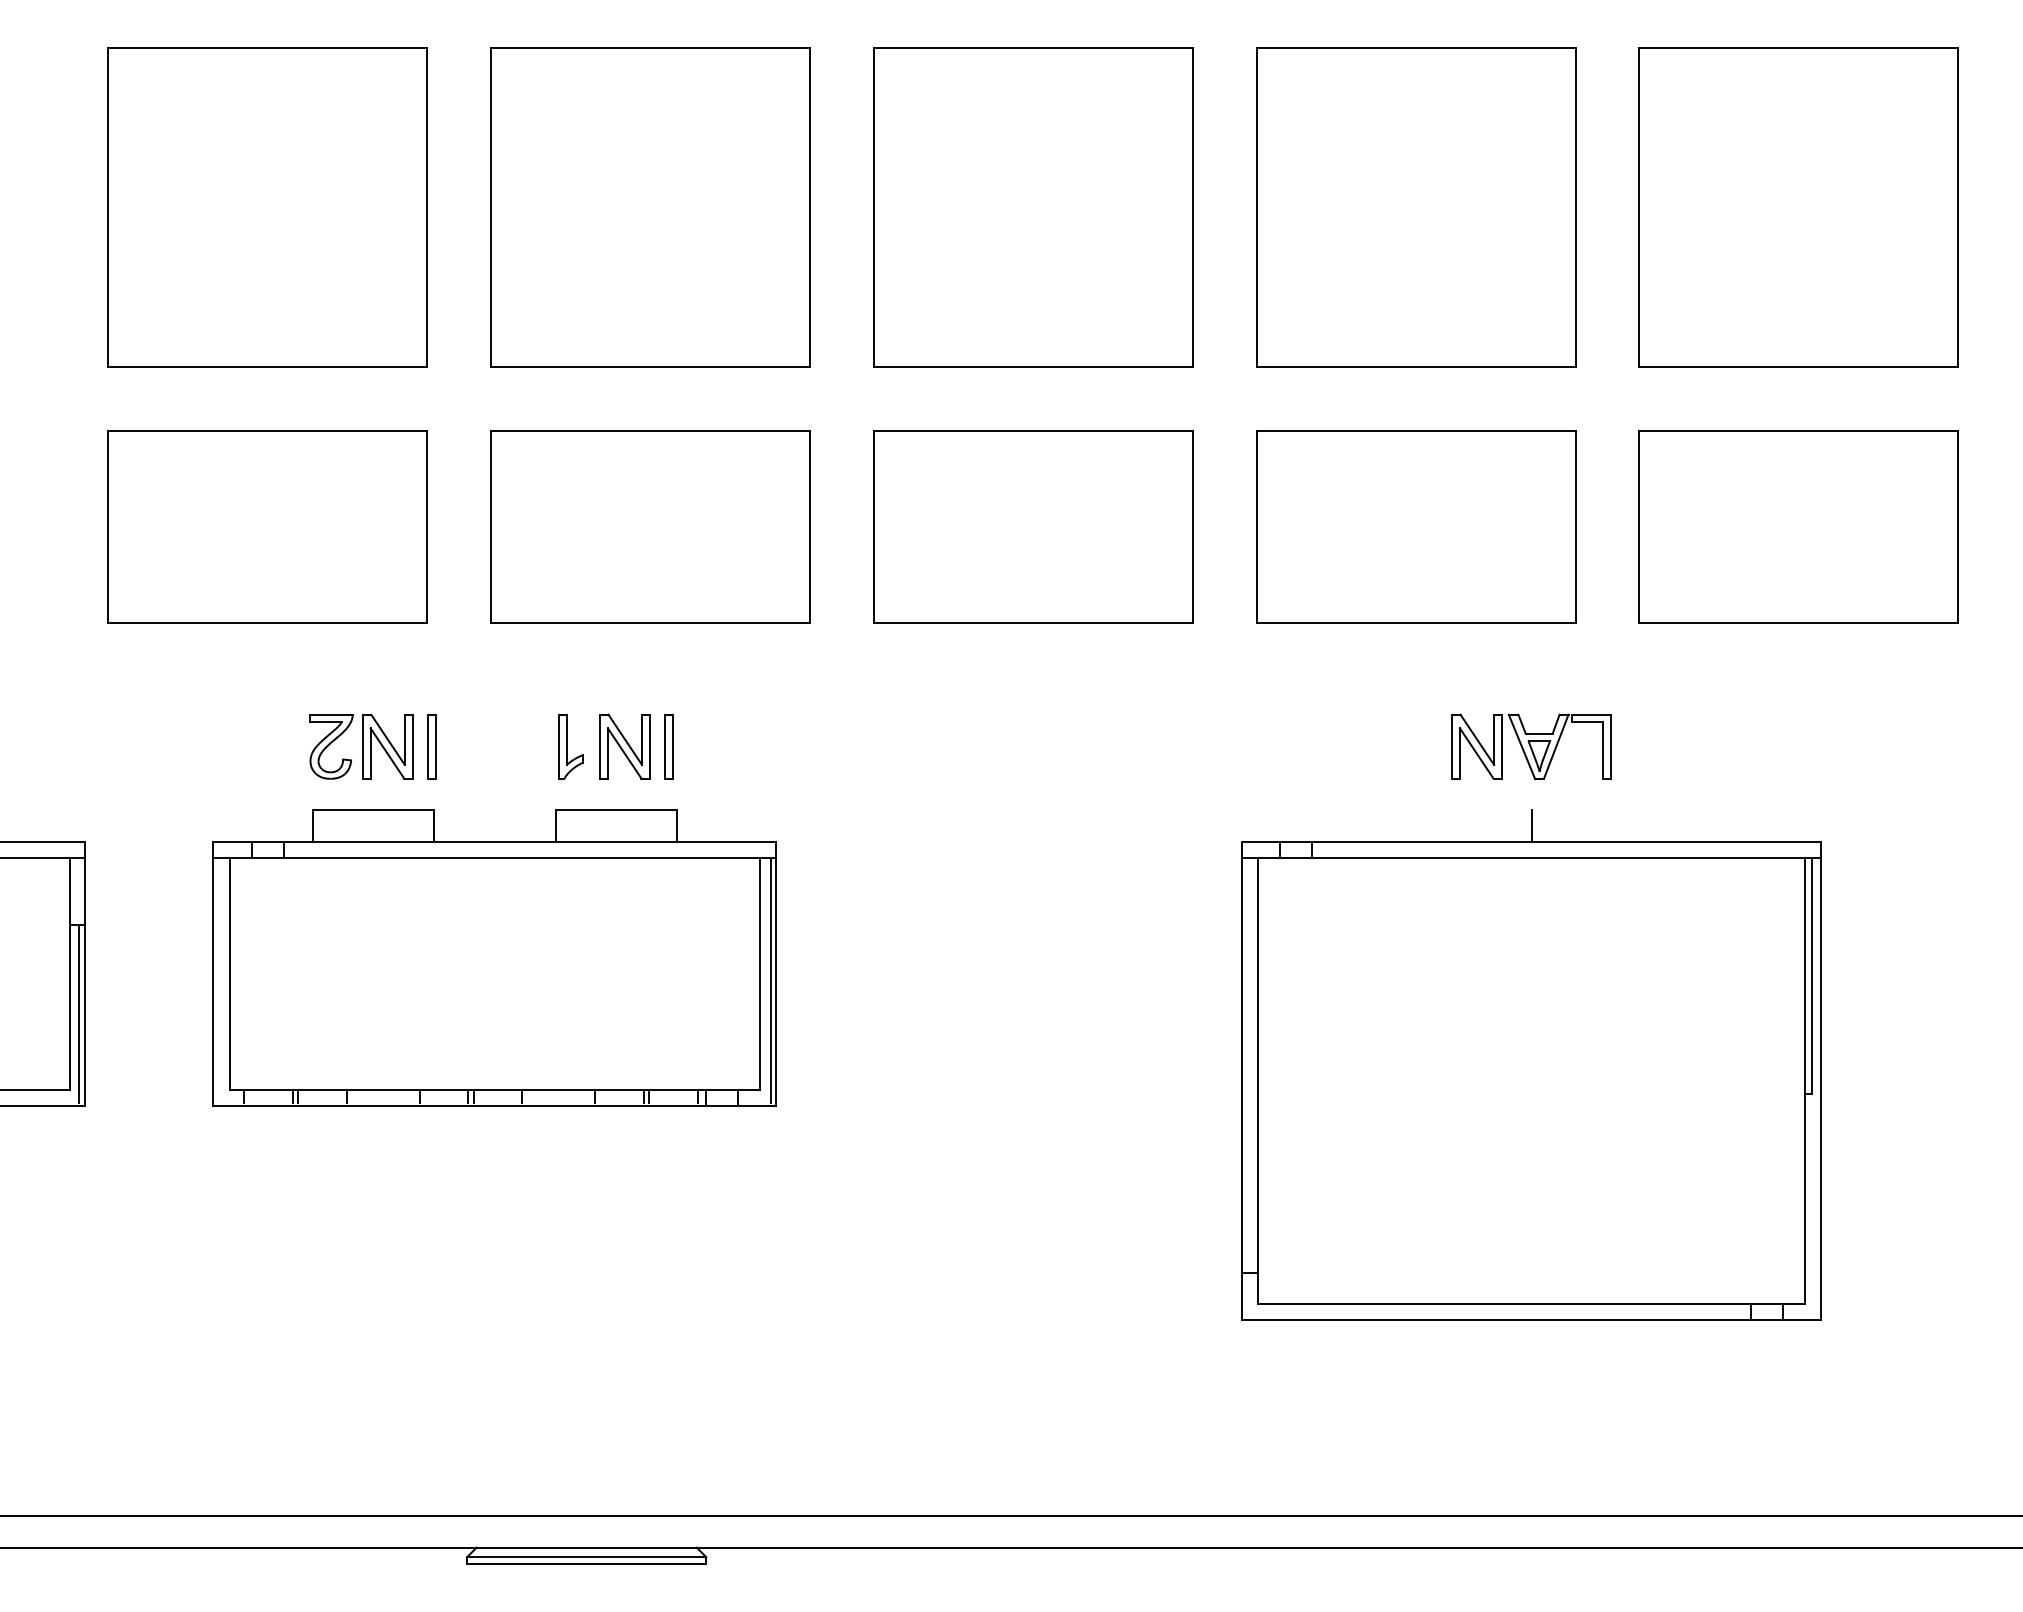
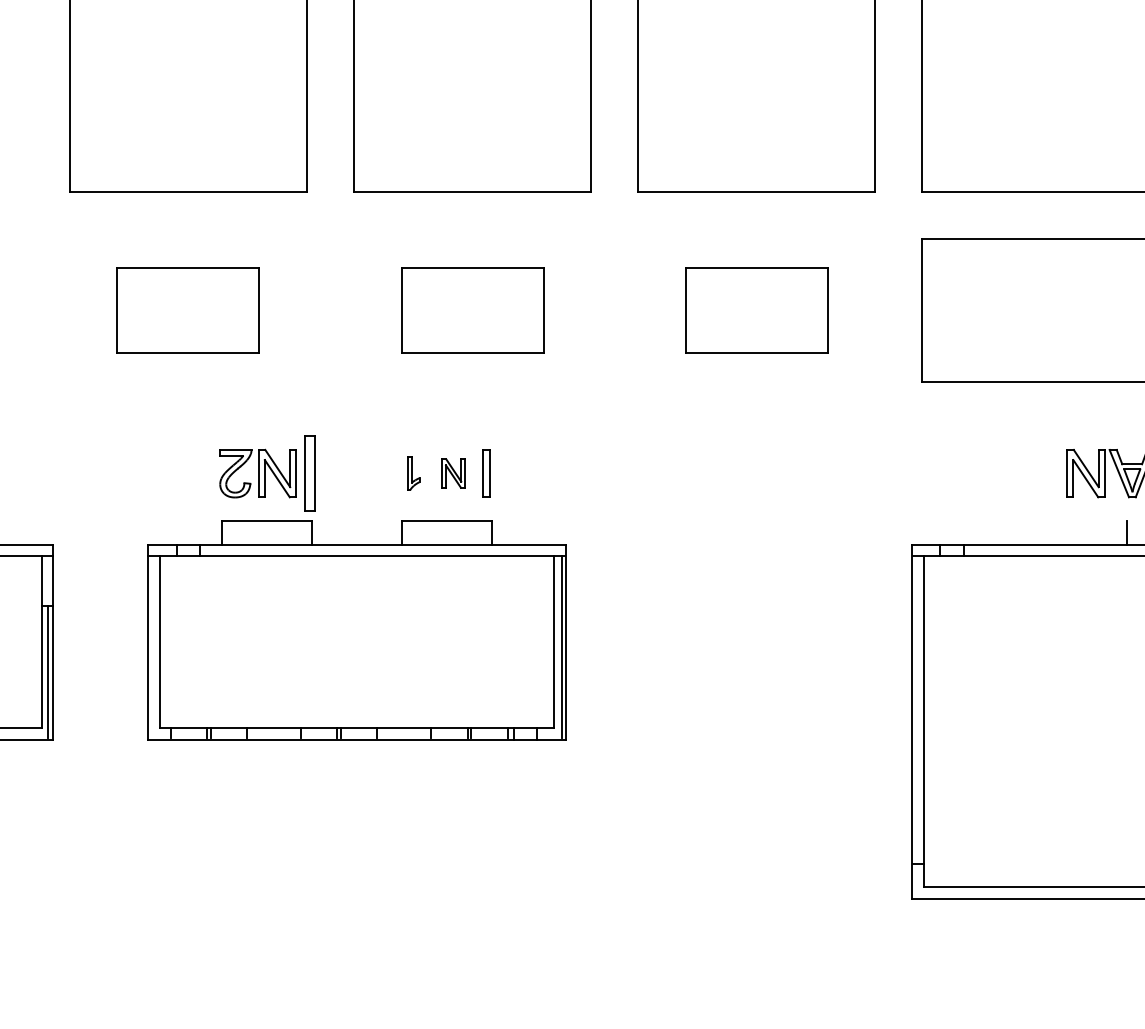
part: (267, 526) -> (188, 310), size x0.6
part: (650, 526) -> (472, 310), size x0.6
part: (1033, 526) -> (756, 310), size x0.6
part: (431, 746) -> (310, 473), size x1.6
part: (570, 746) -> (413, 473), size x0.7
part: (624, 746) -> (453, 473), size x0.6

